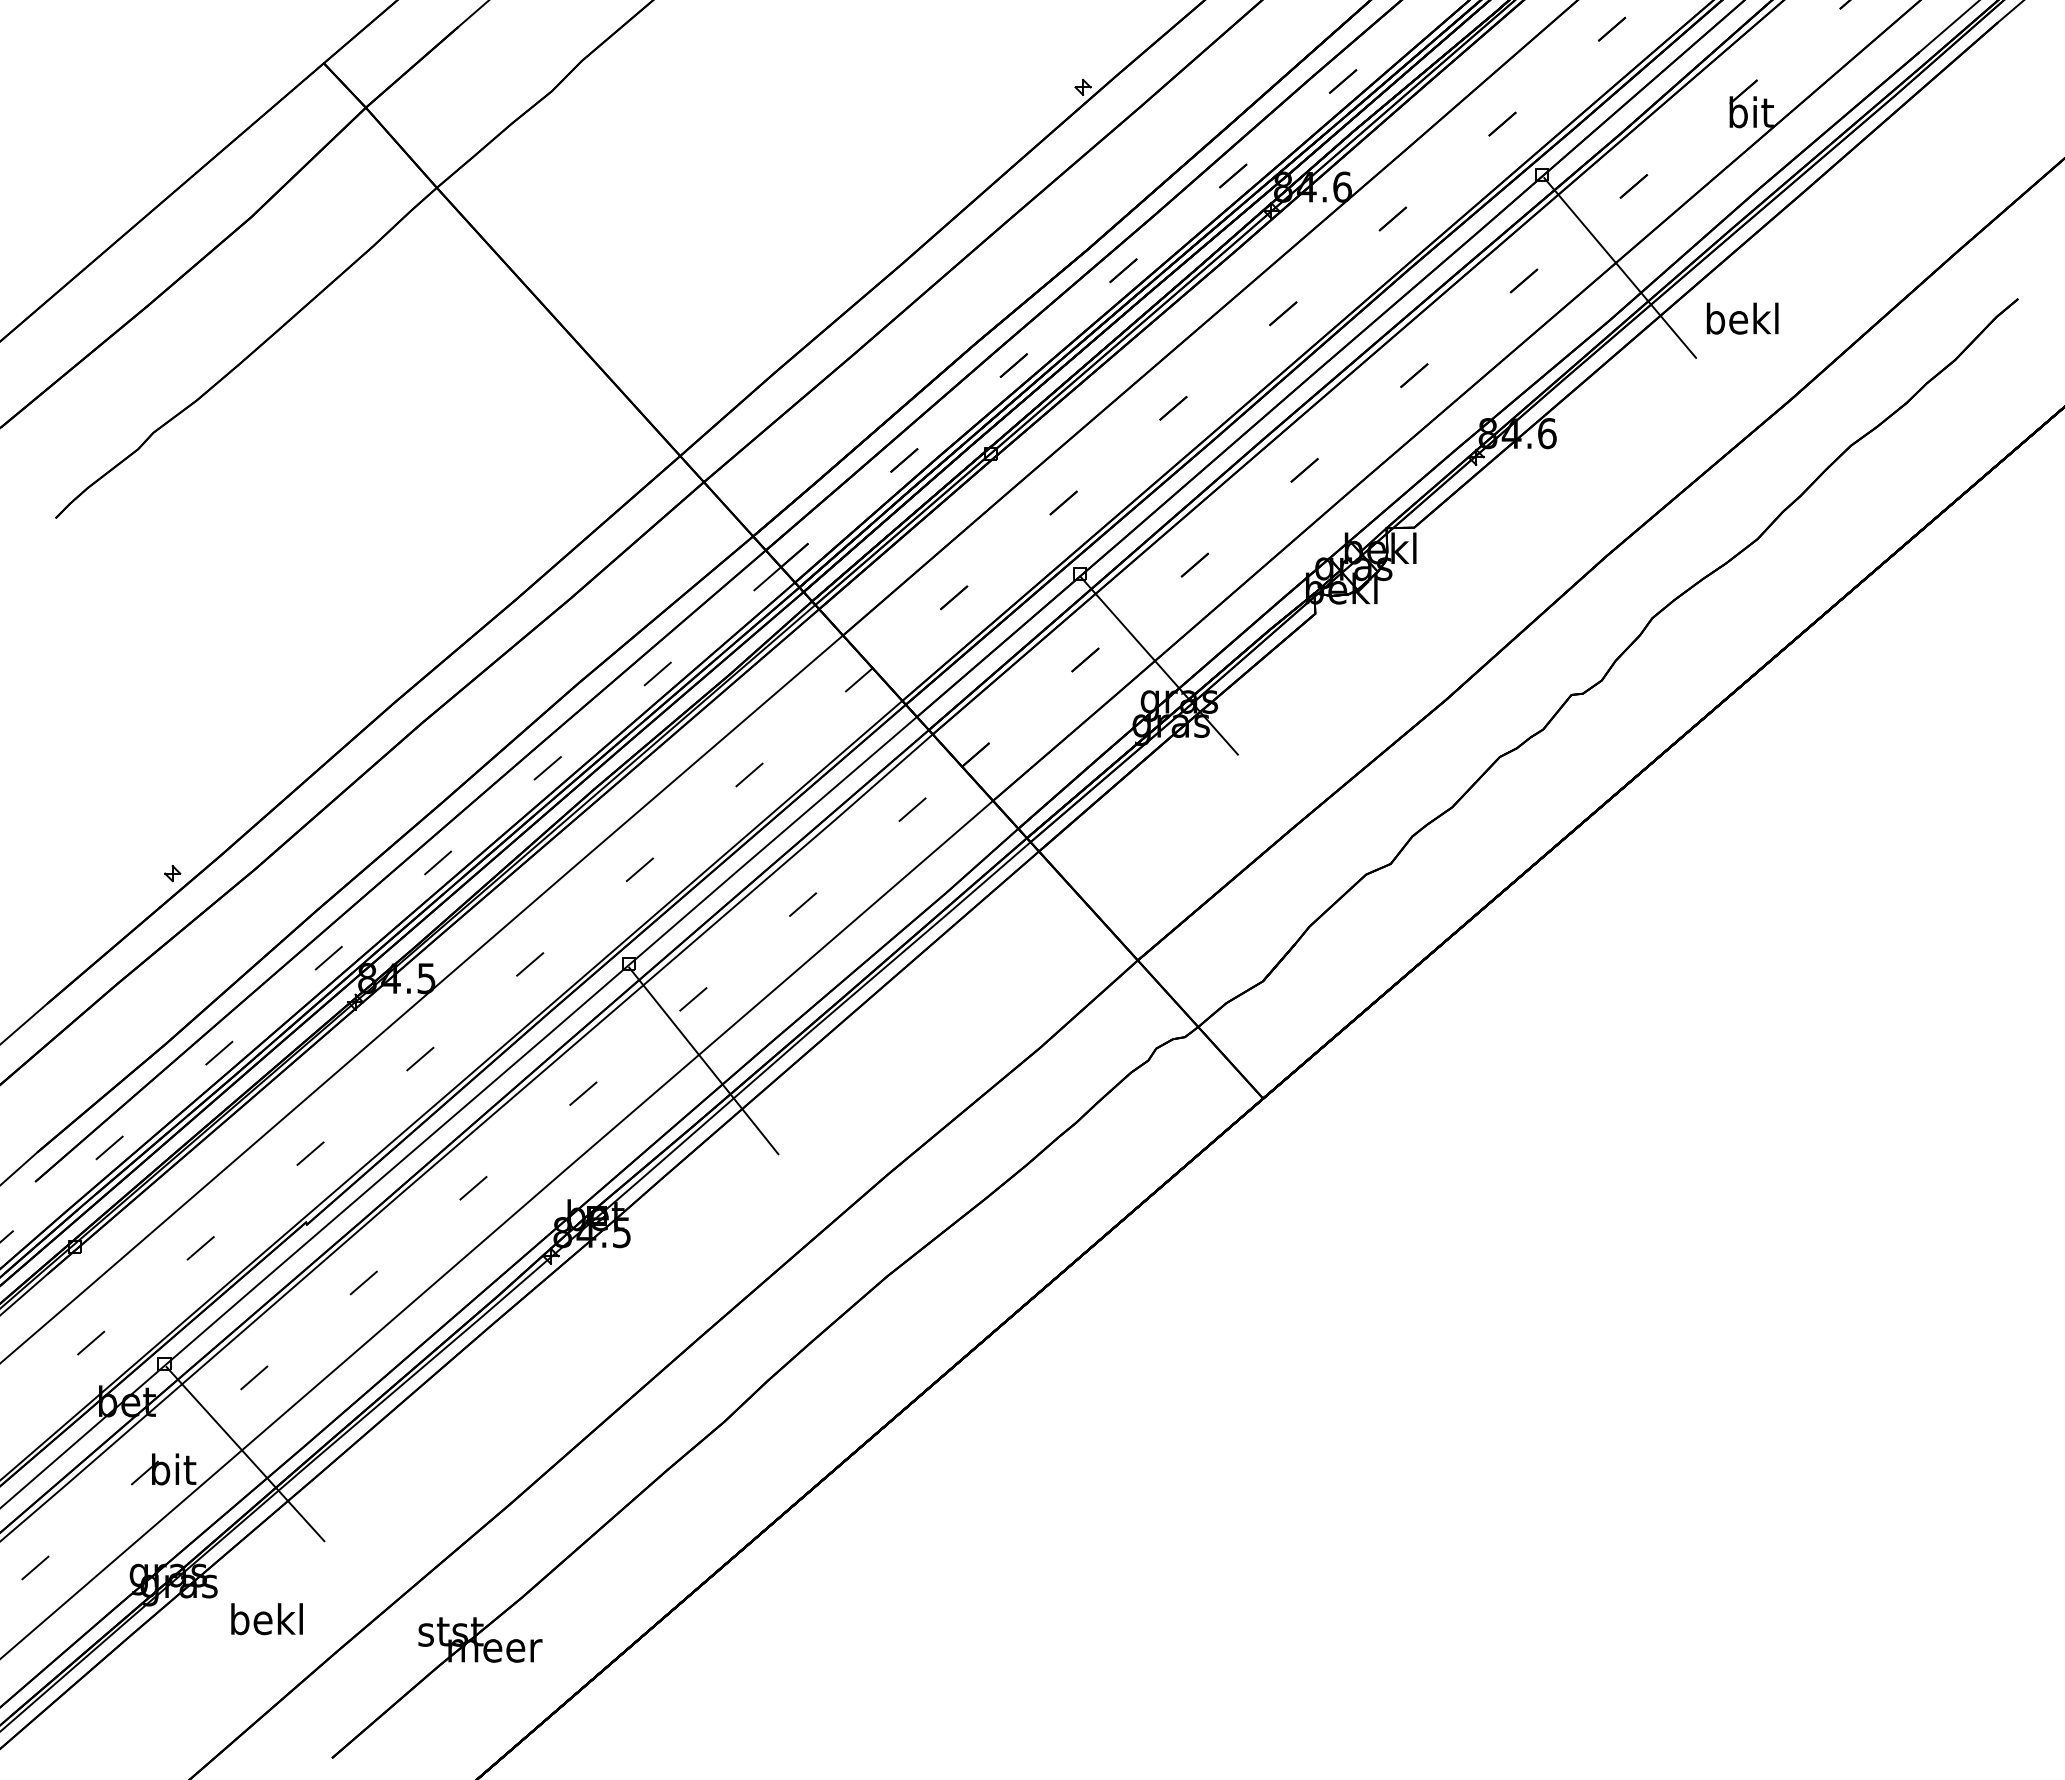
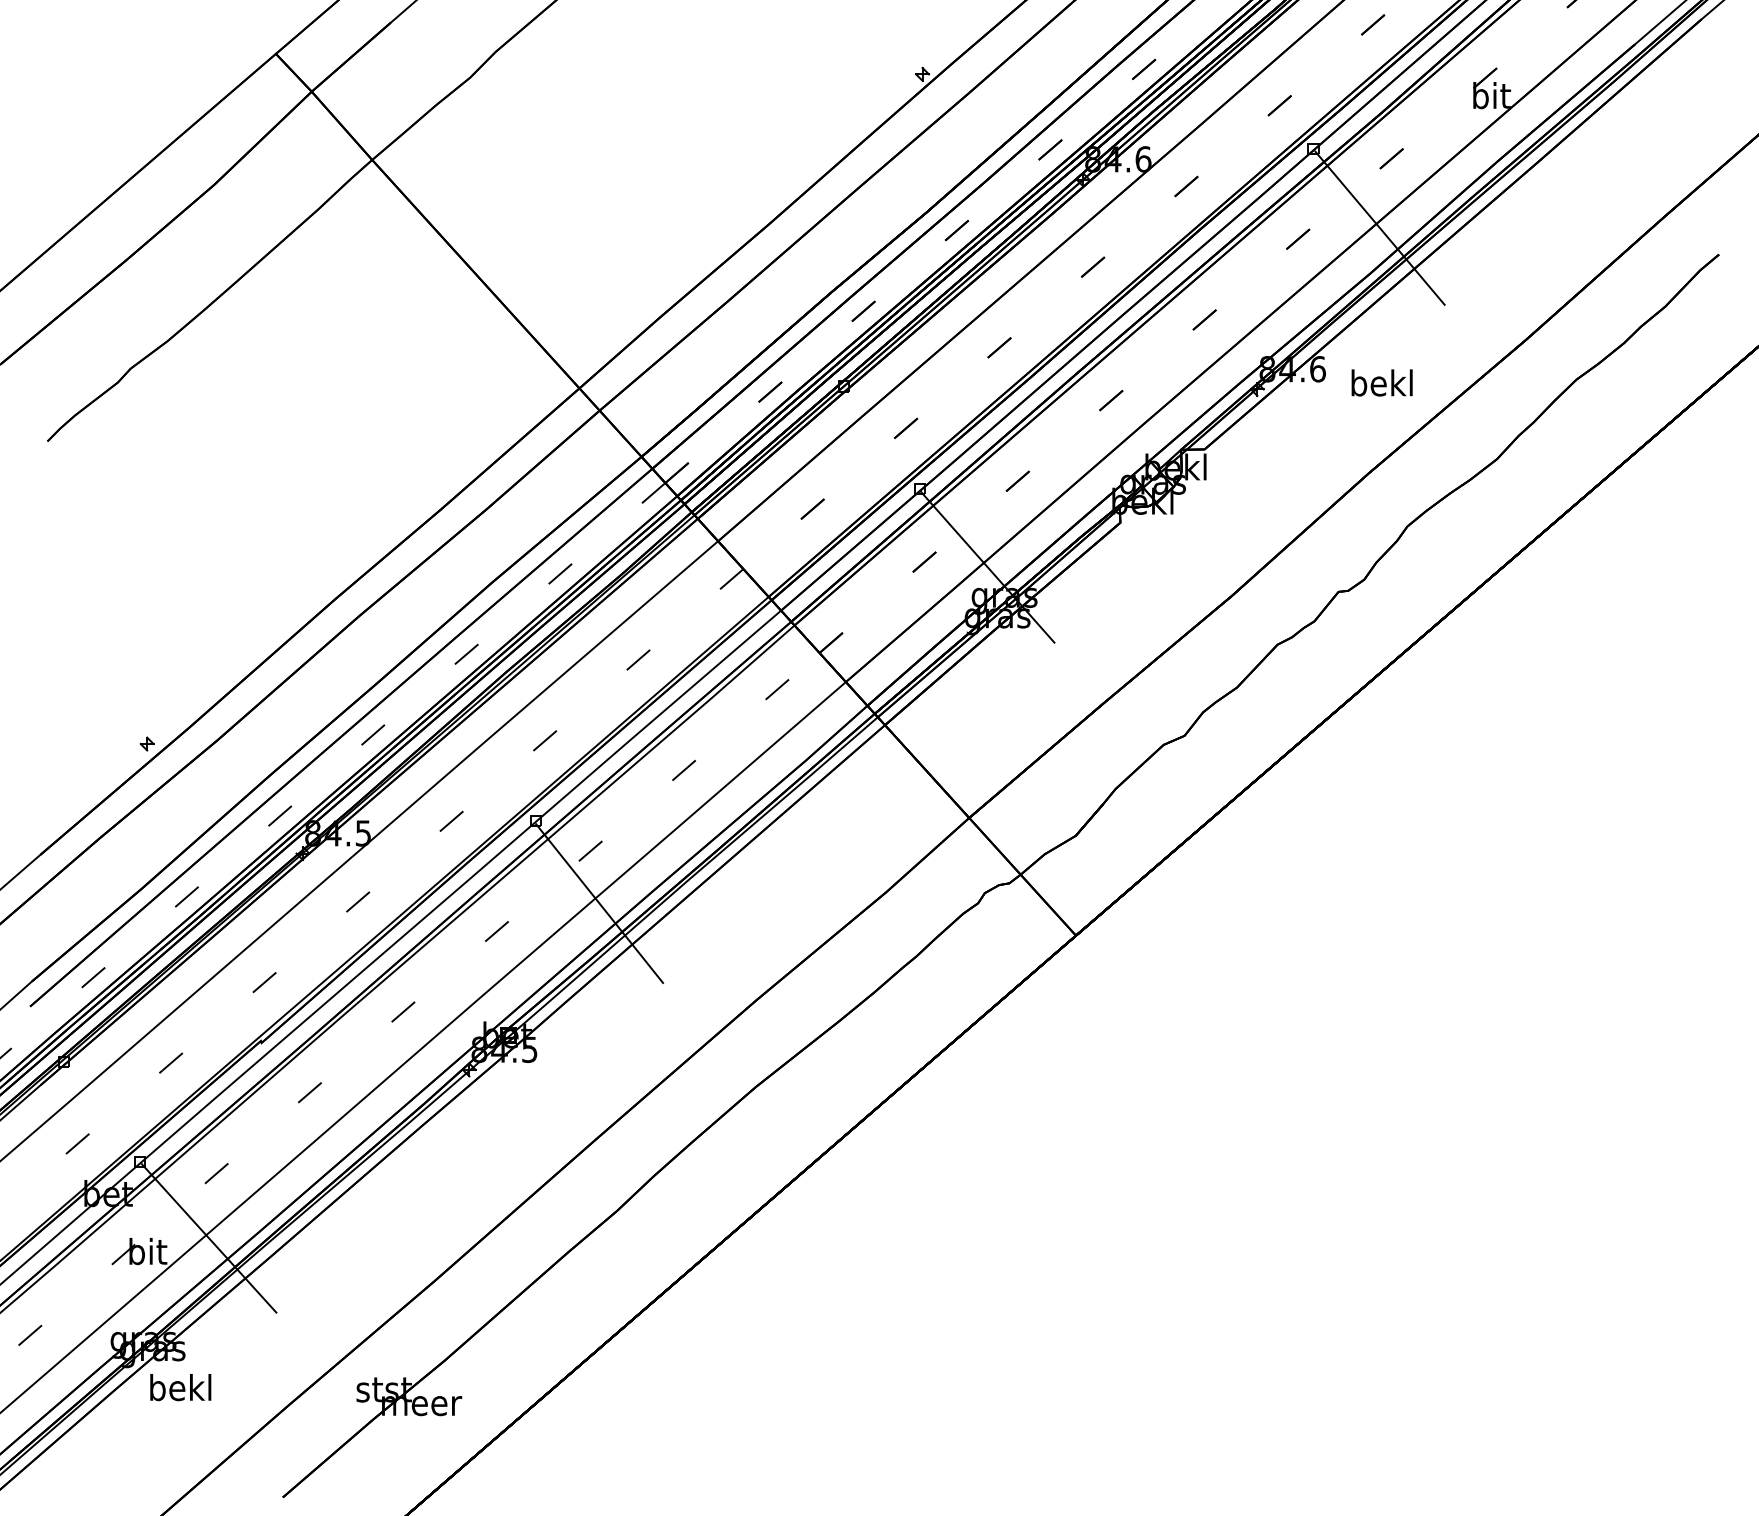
text: (1742, 318) -> (1382, 382), moved
text: (266, 1619) -> (180, 1387), moved

